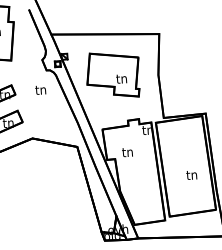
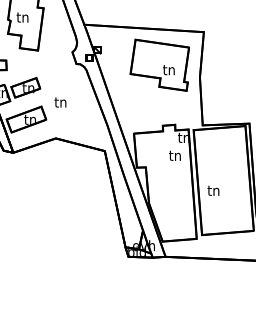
part: (112, 74) -> (159, 64), moved
text: (40, 90) -> (60, 102), moved
text: (127, 152) -> (174, 155), moved
text: (191, 174) -> (213, 190), moved

